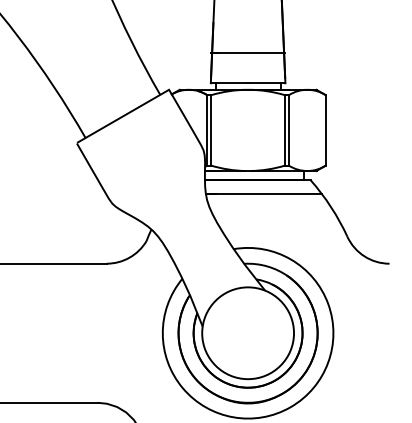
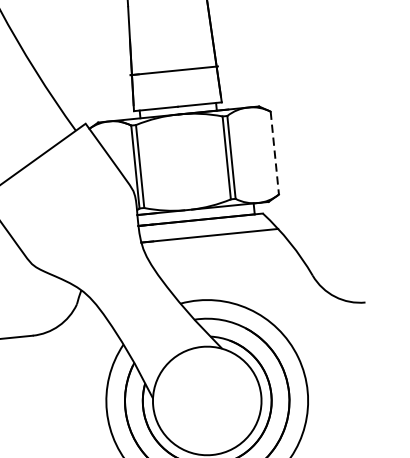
line: (325, 130) -> (274, 153), solid -> dashed

